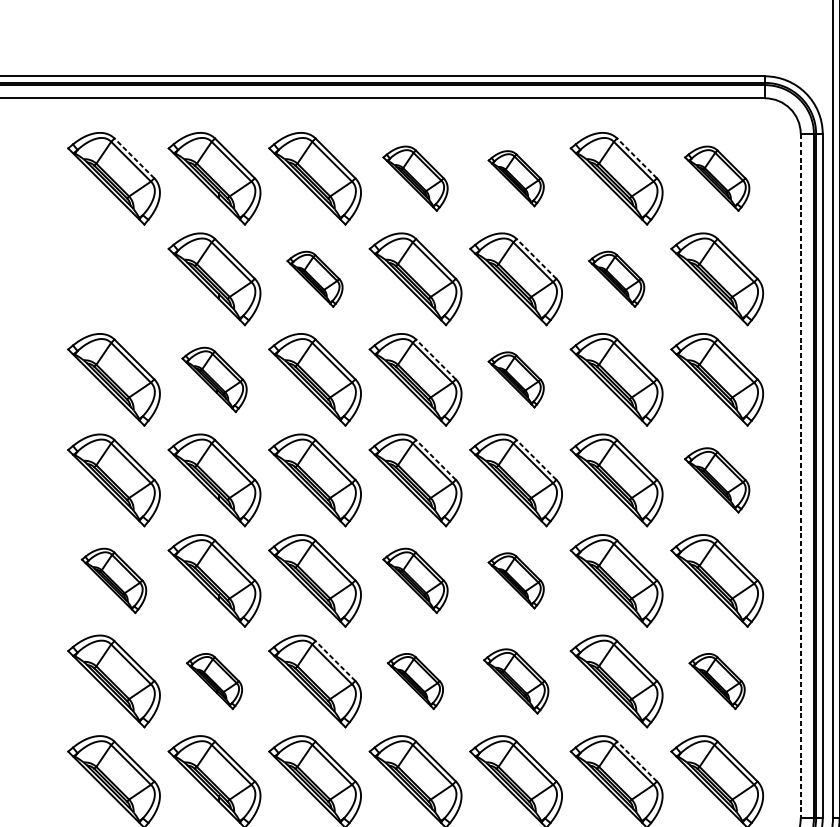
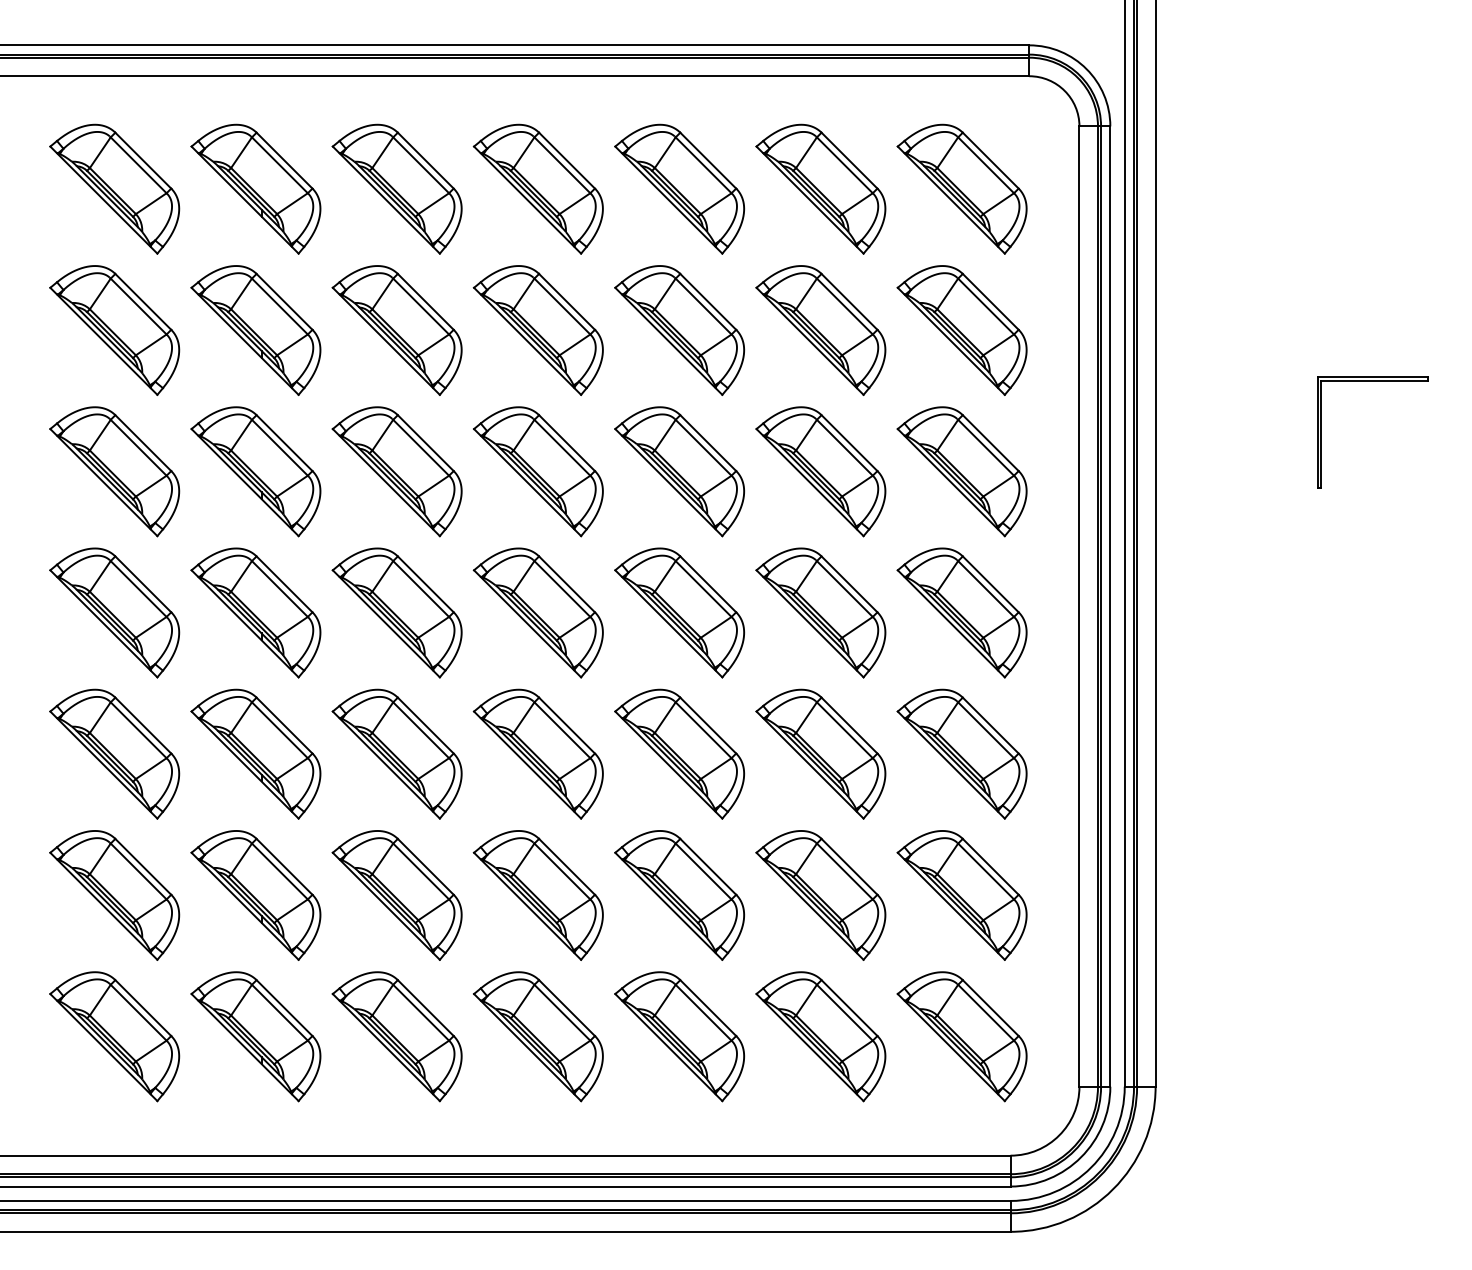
line: (134, 158) -> (143, 160), dashed -> solid
line: (637, 158) -> (849, 160), dashed -> solid
part: (414, 178) -> (537, 188), size x1.43
part: (516, 178) -> (679, 188), size x1.67
part: (716, 178) -> (961, 188), size x1.43
line: (536, 258) -> (708, 301), dashed -> solid
part: (113, 279) -> (114, 330), added
part: (314, 279) -> (396, 330), size x1.67
part: (616, 279) -> (820, 330), size x1.67
line: (436, 359) -> (567, 443), dashed -> solid
part: (214, 379) -> (255, 471), size x1.43
part: (516, 379) -> (679, 471), size x1.67
line: (436, 460) -> (567, 584), dashed -> solid
line: (536, 460) -> (708, 584), dashed -> solid
line: (800, 476) -> (1079, 607), dashed -> solid
part: (716, 480) -> (961, 612), size x1.43
part: (113, 580) -> (114, 753), size x1.43
part: (414, 580) -> (537, 753), size x1.43
part: (516, 580) -> (679, 753), size x1.67
line: (335, 660) -> (425, 866), dashed -> solid
part: (214, 681) -> (255, 895), size x1.67
part: (414, 681) -> (537, 895), size x1.67
part: (516, 681) -> (679, 895), size x1.43
part: (716, 681) -> (961, 895), size x1.67
line: (637, 761) -> (849, 1008), dashed -> solid

